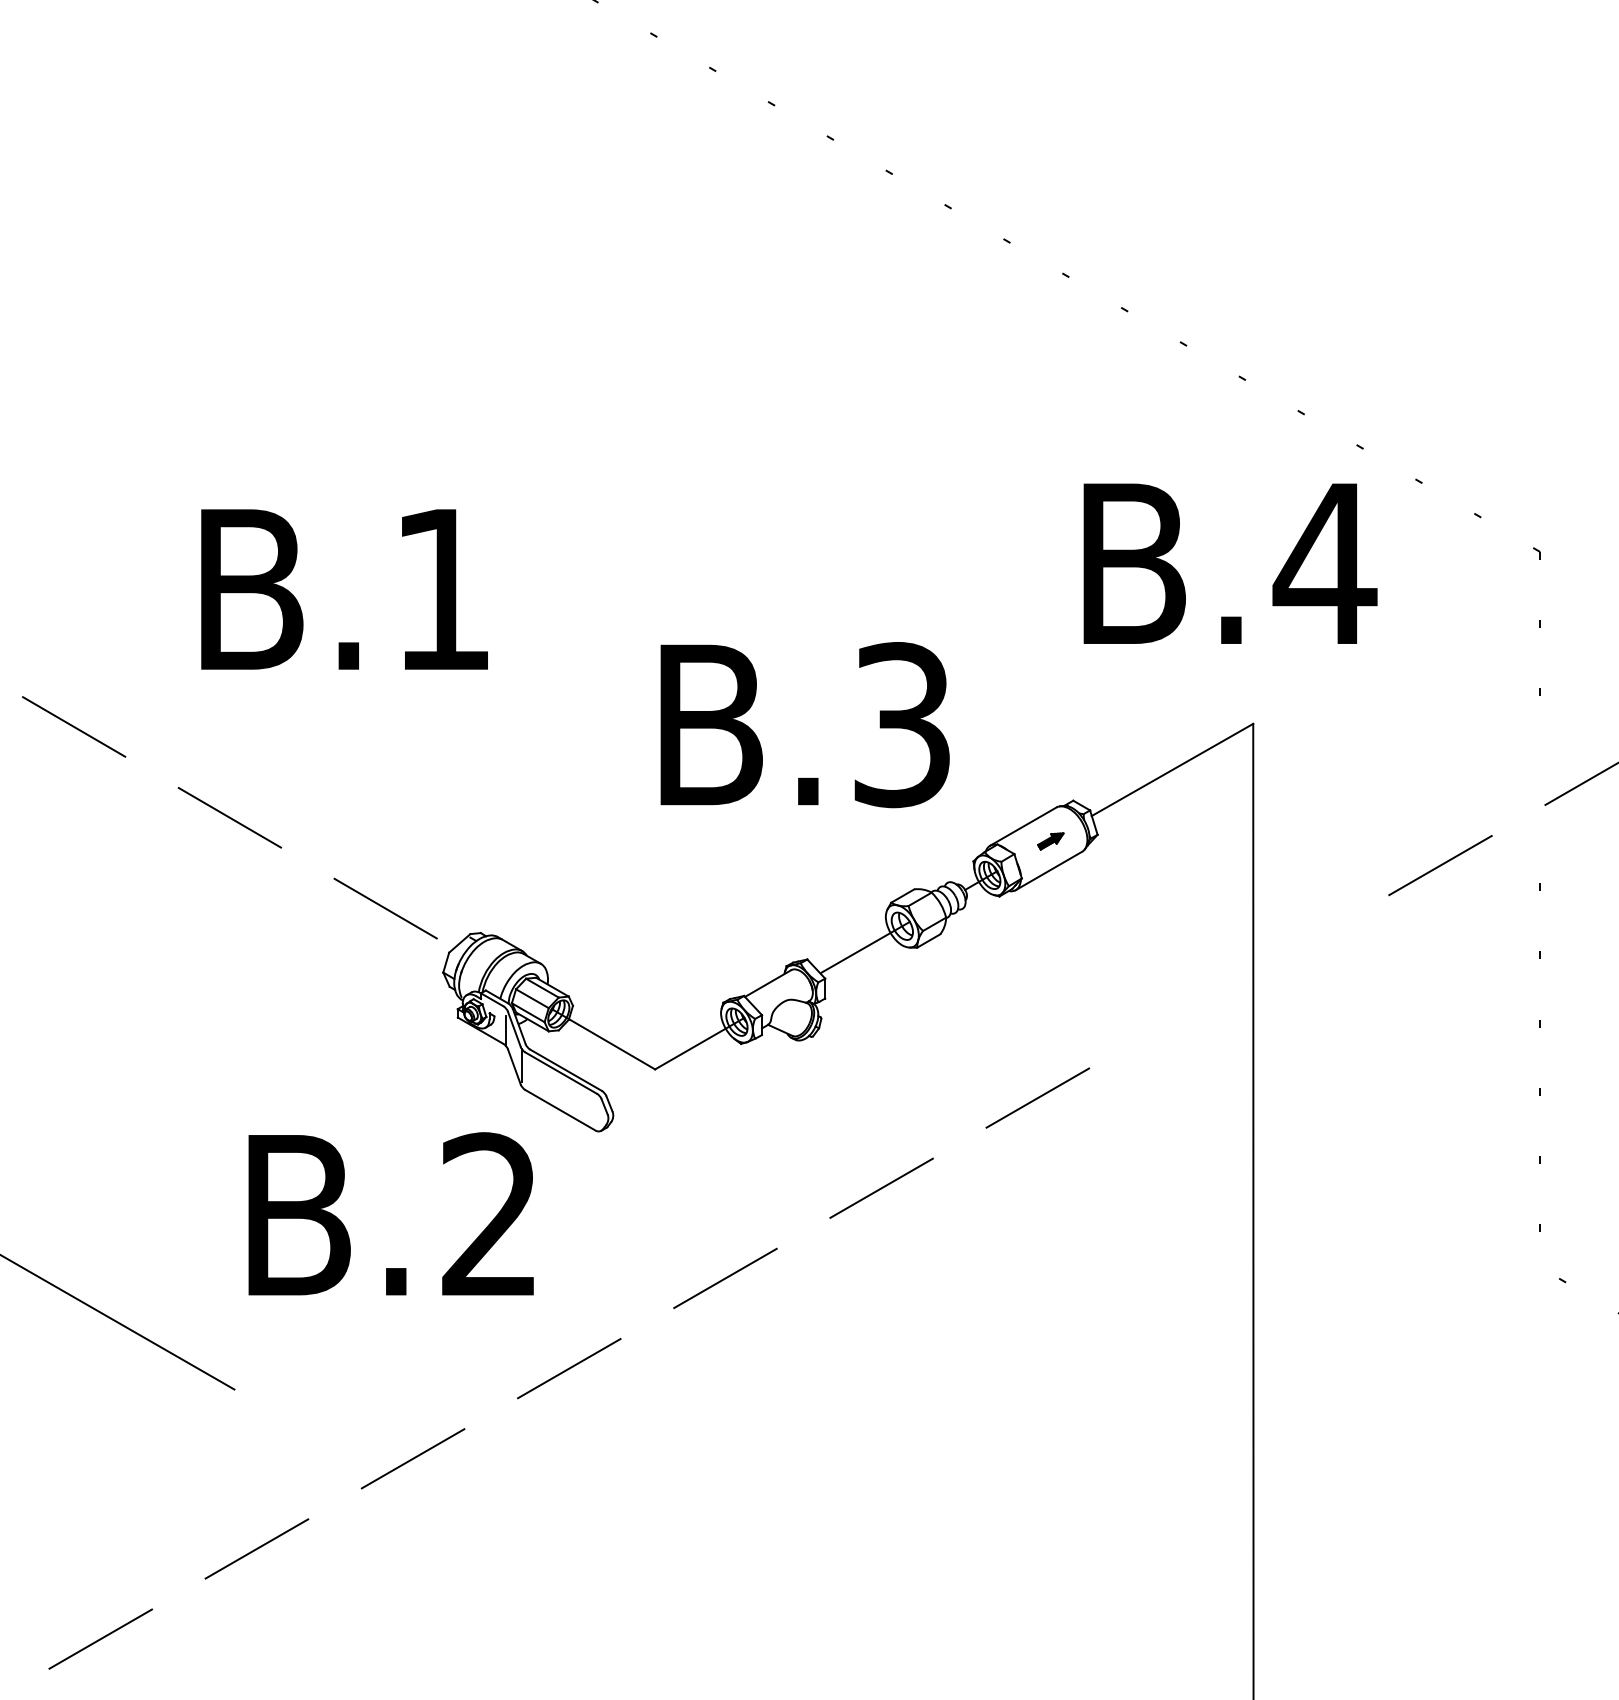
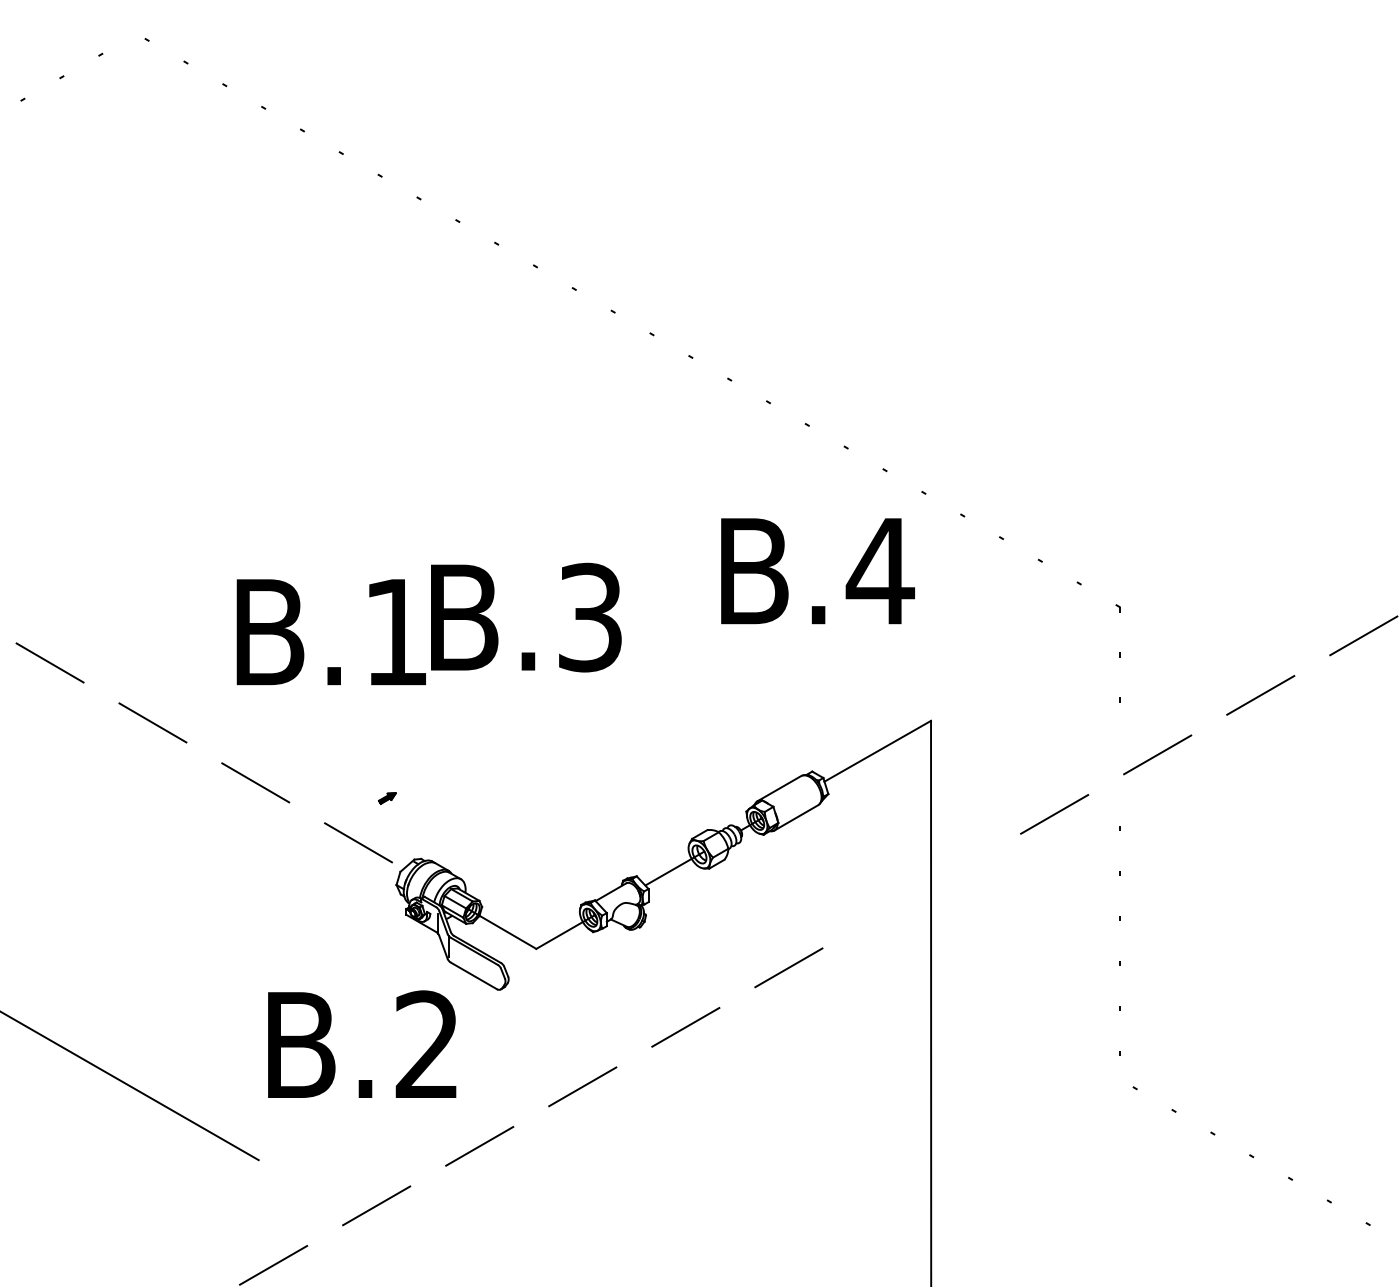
text: (1229, 564) -> (817, 571), moved
text: (805, 724) -> (526, 617), moved
part: (1050, 841) -> (387, 798), moved

